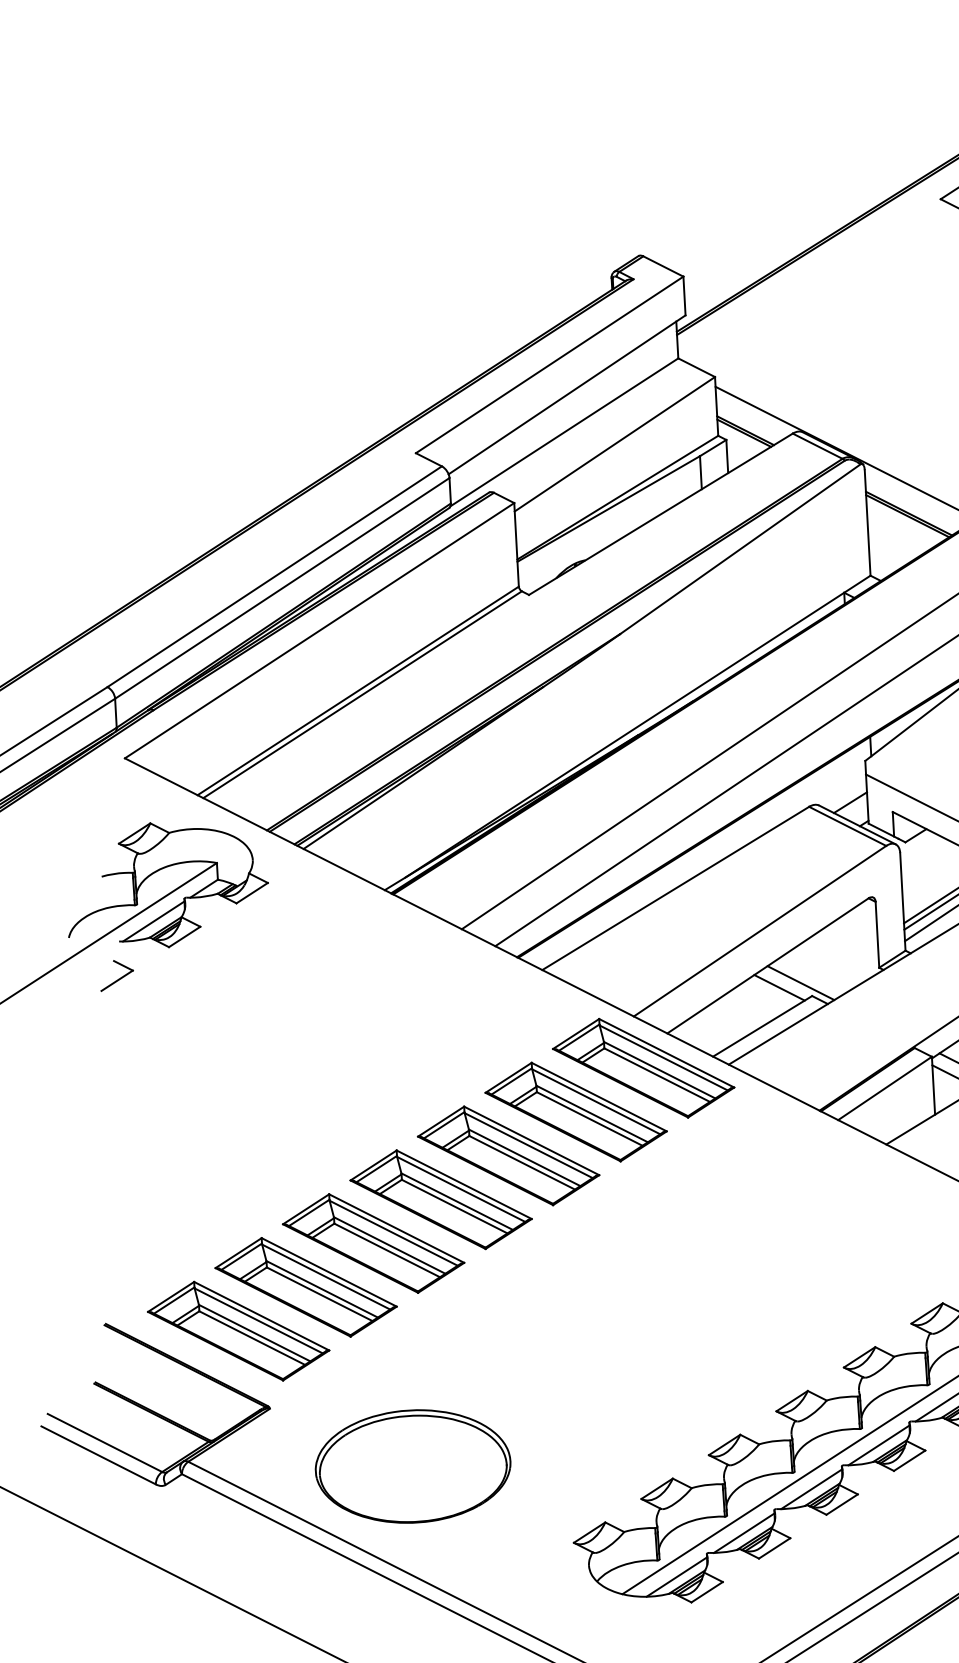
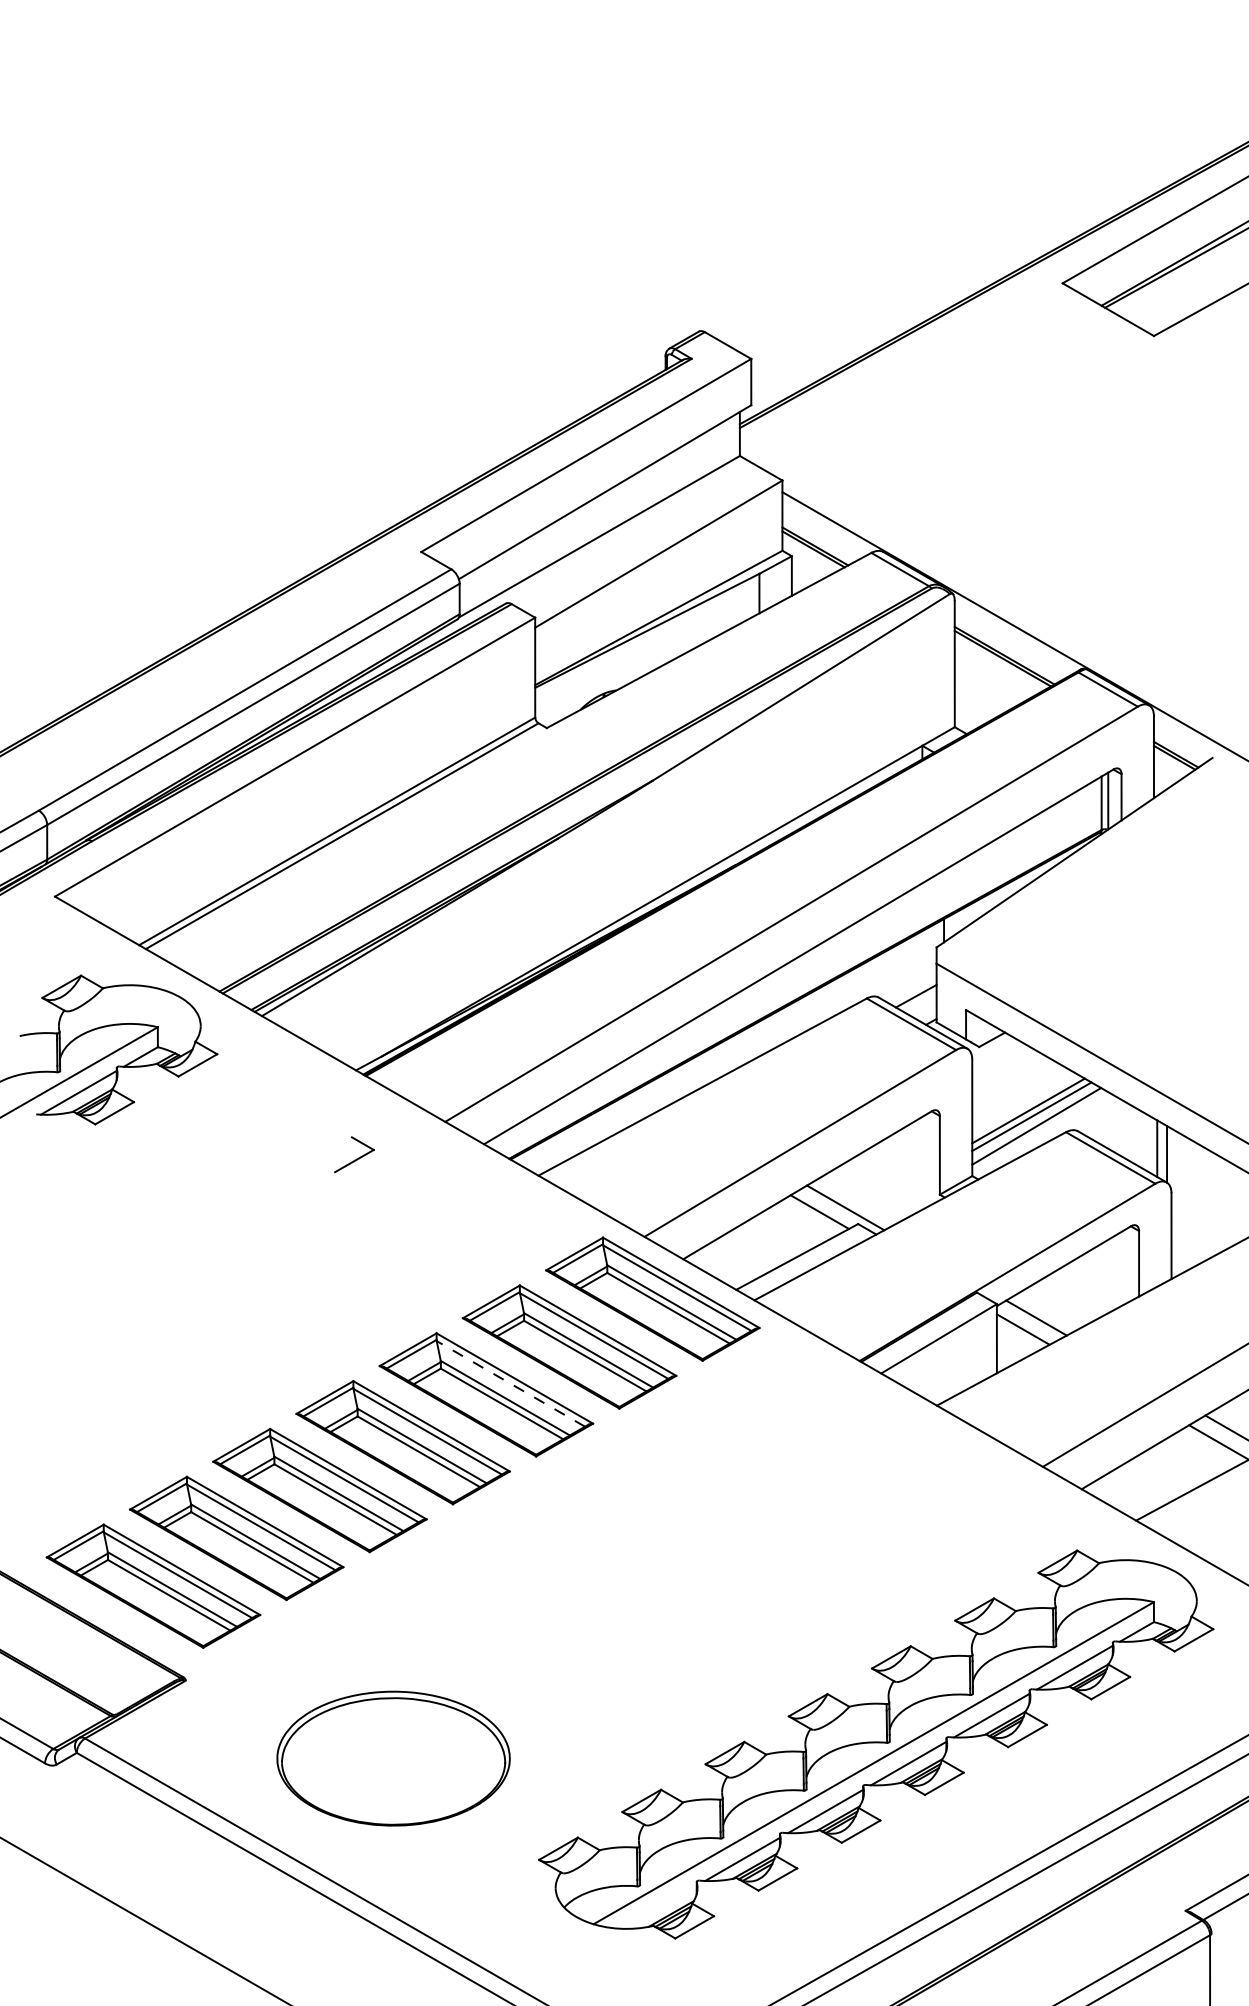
part: (116, 975) -> (354, 1154), moved
line: (528, 1145) -> (510, 1383), solid -> dashed
part: (413, 1466) -> (393, 1758), moved
line: (676, 1576) -> (659, 1906), removed

